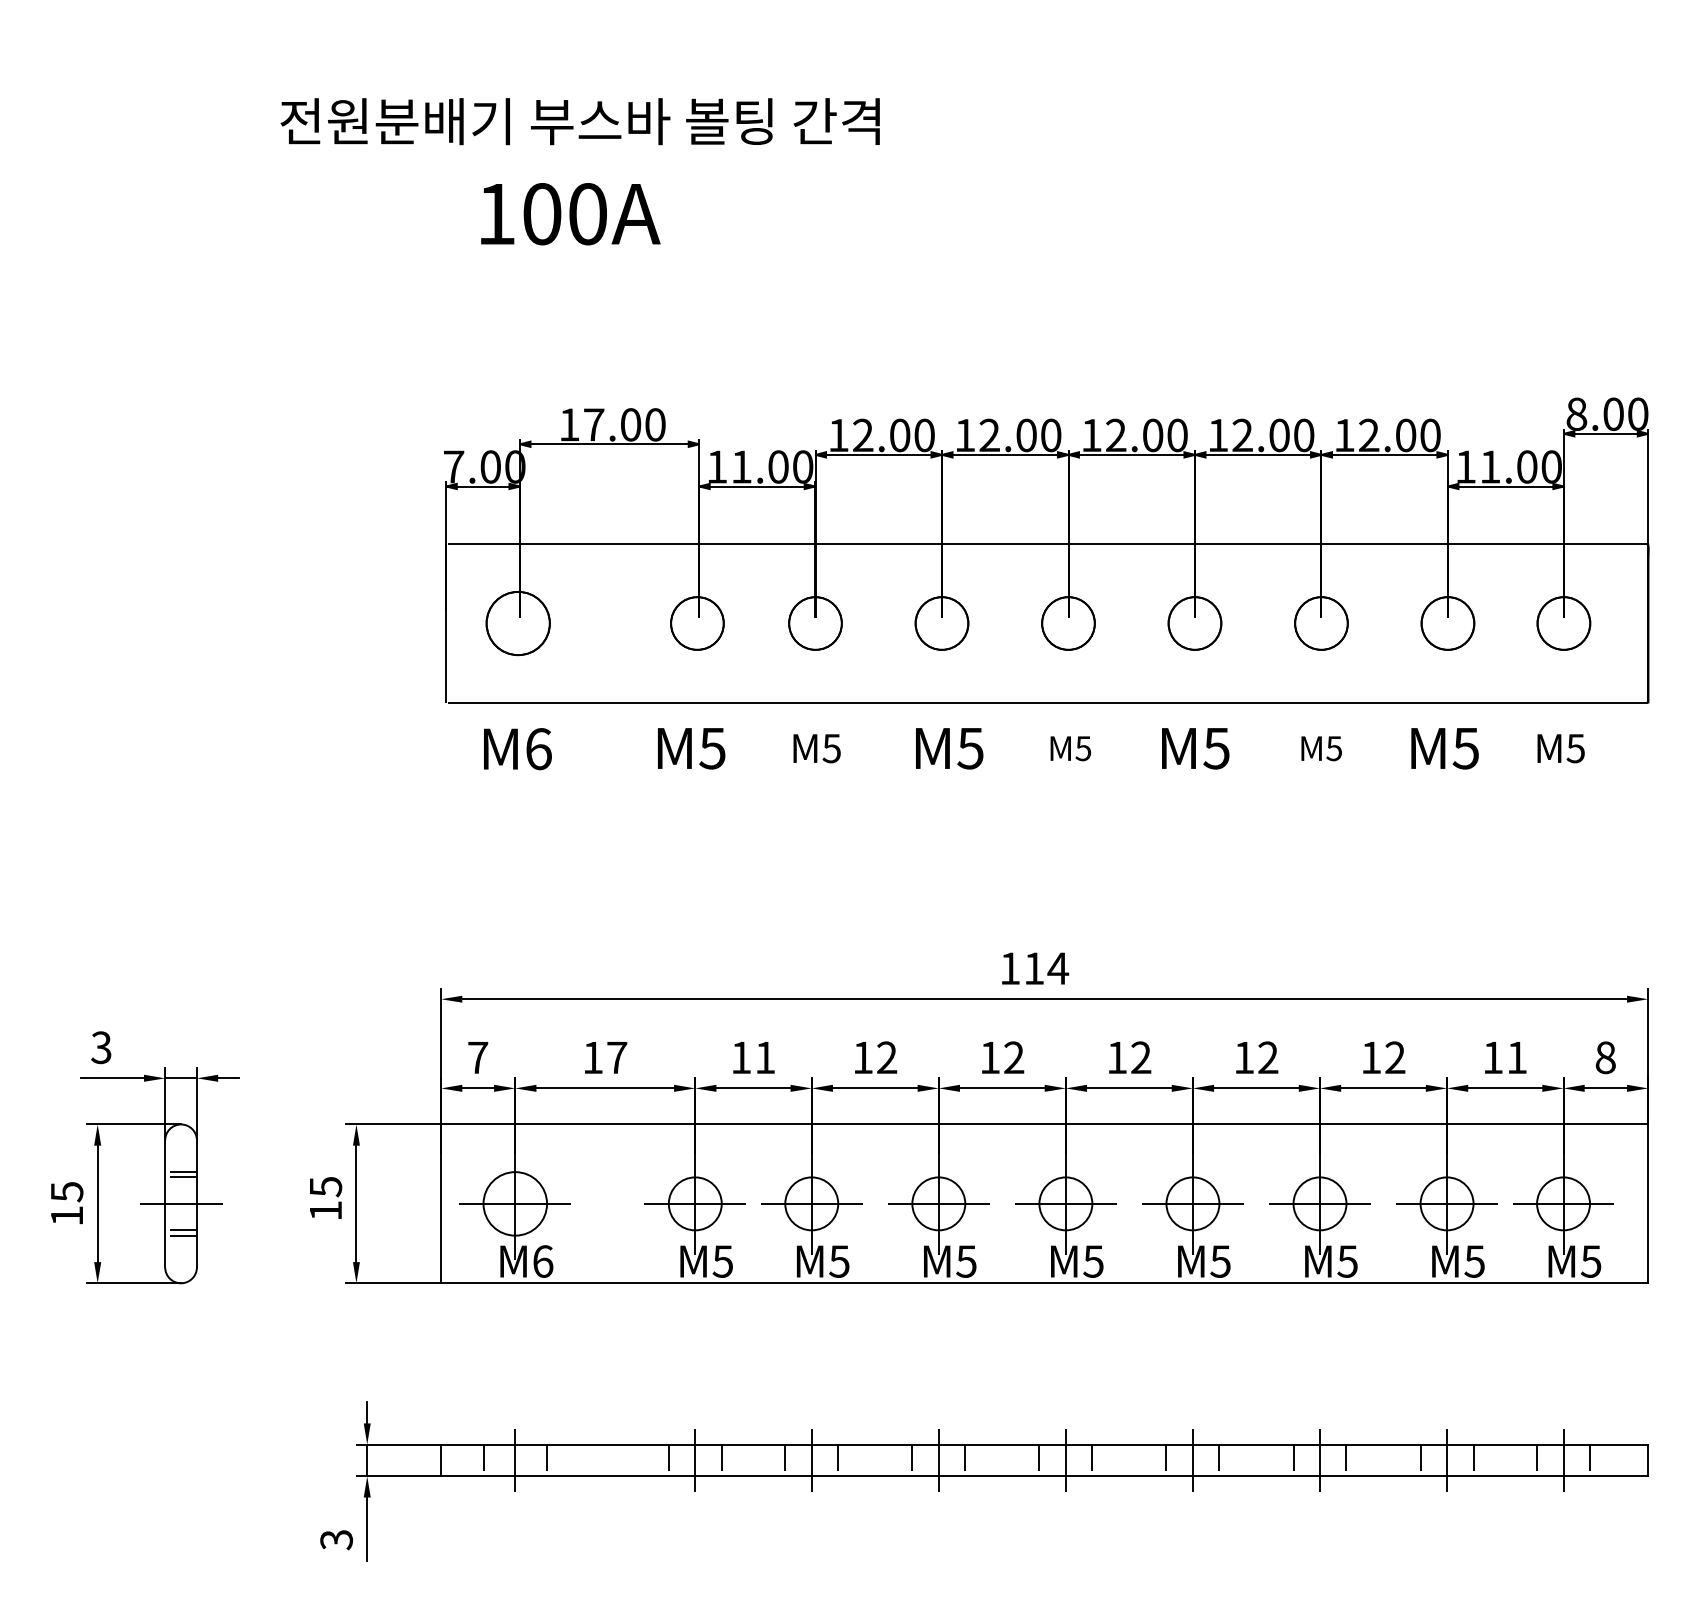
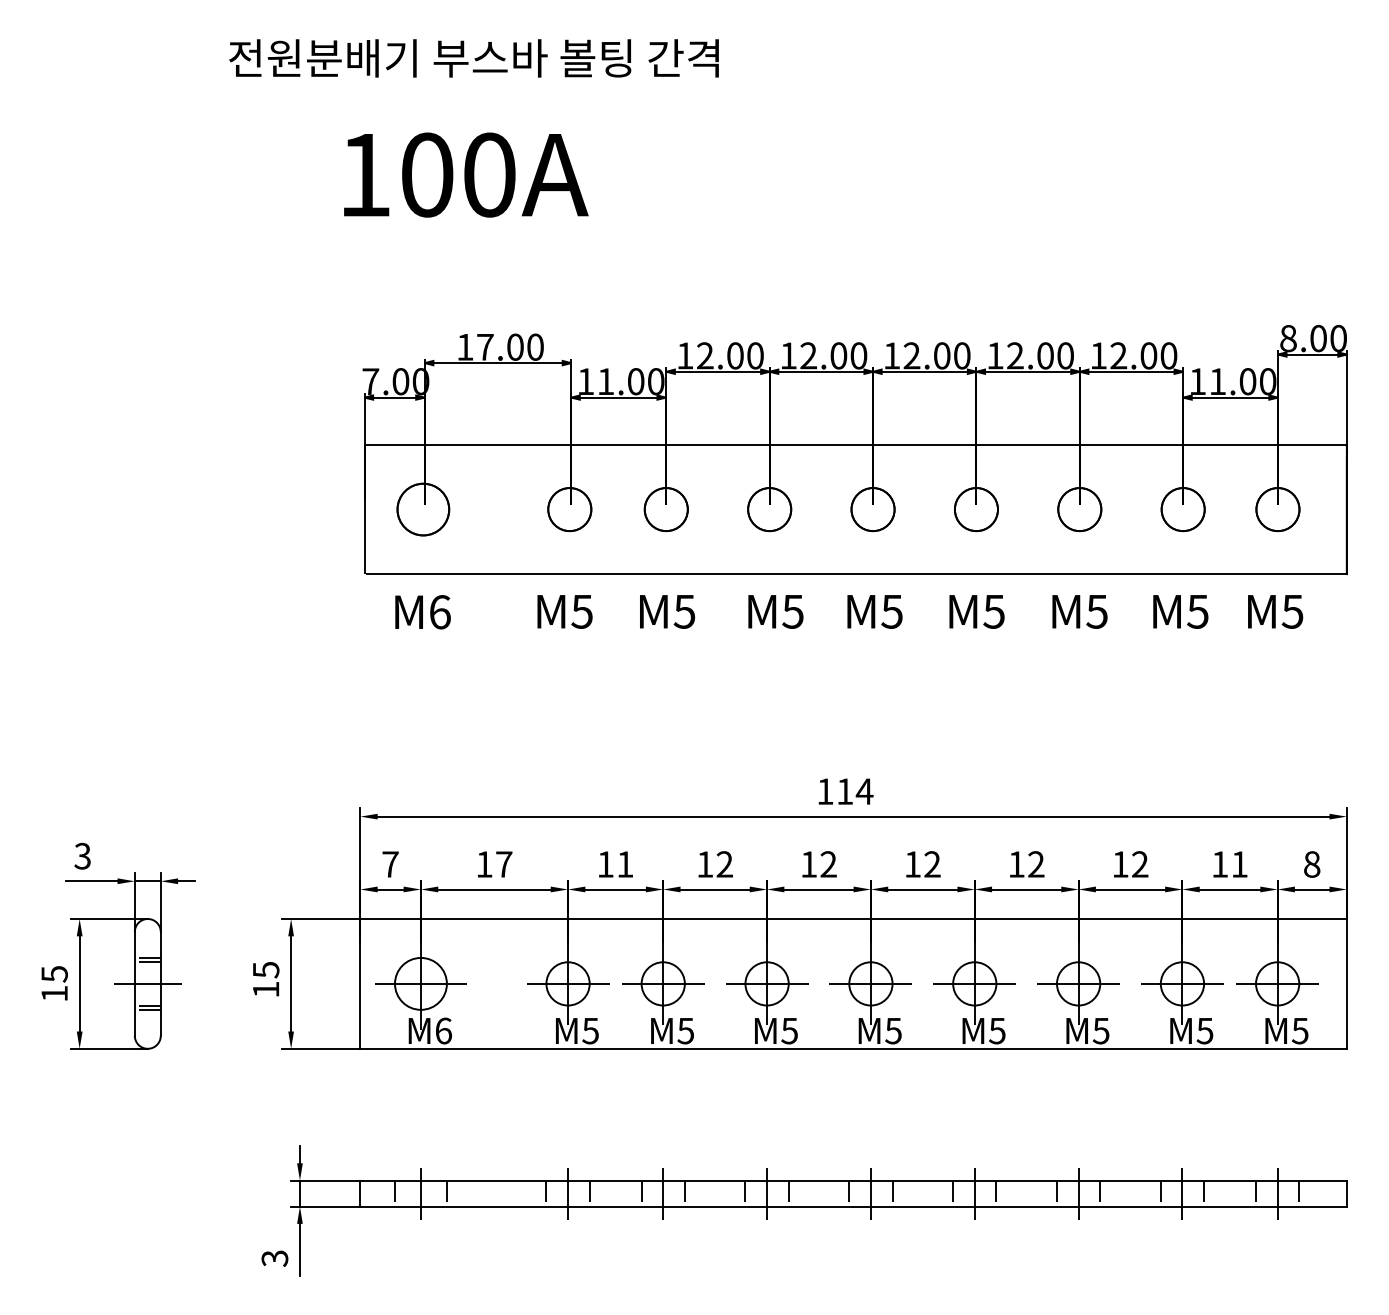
text: (579, 121) -> (473, 58), moved
part: (571, 213) -> (466, 174), size x1.67
part: (816, 748) -> (667, 611), size x1.43
part: (1070, 748) -> (874, 611), size x1.67
part: (1321, 748) -> (1079, 611), size x1.67
part: (1560, 748) -> (1275, 611), size x1.43

